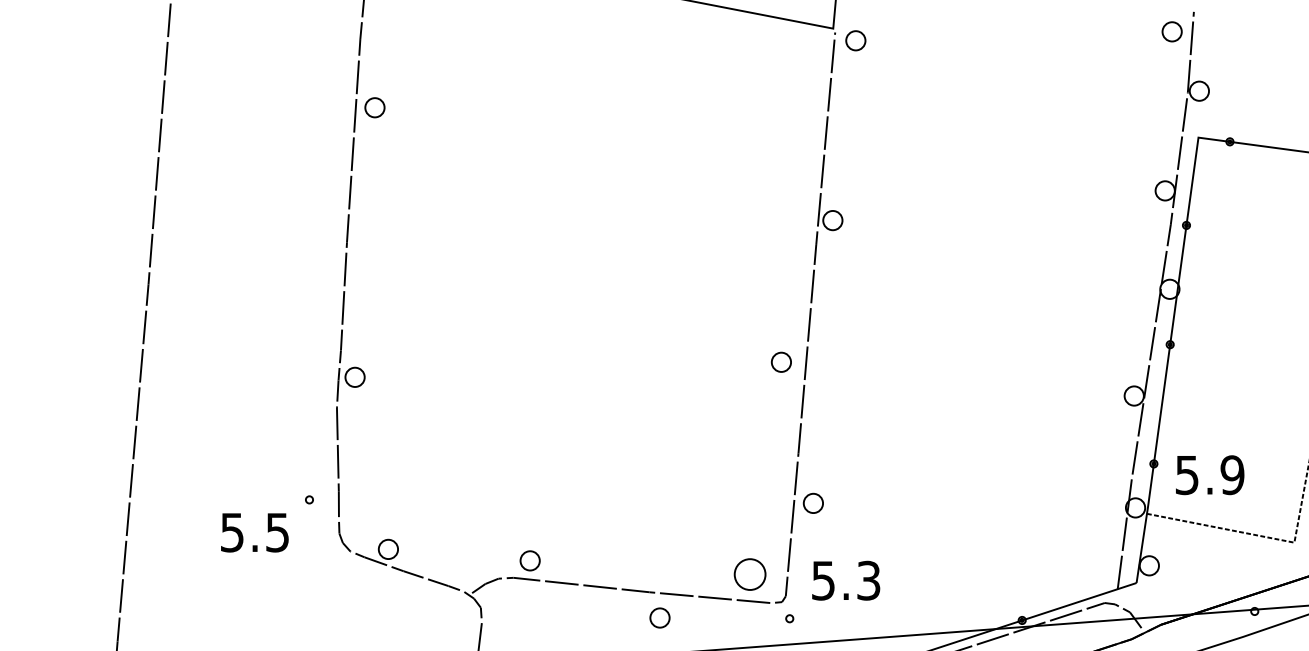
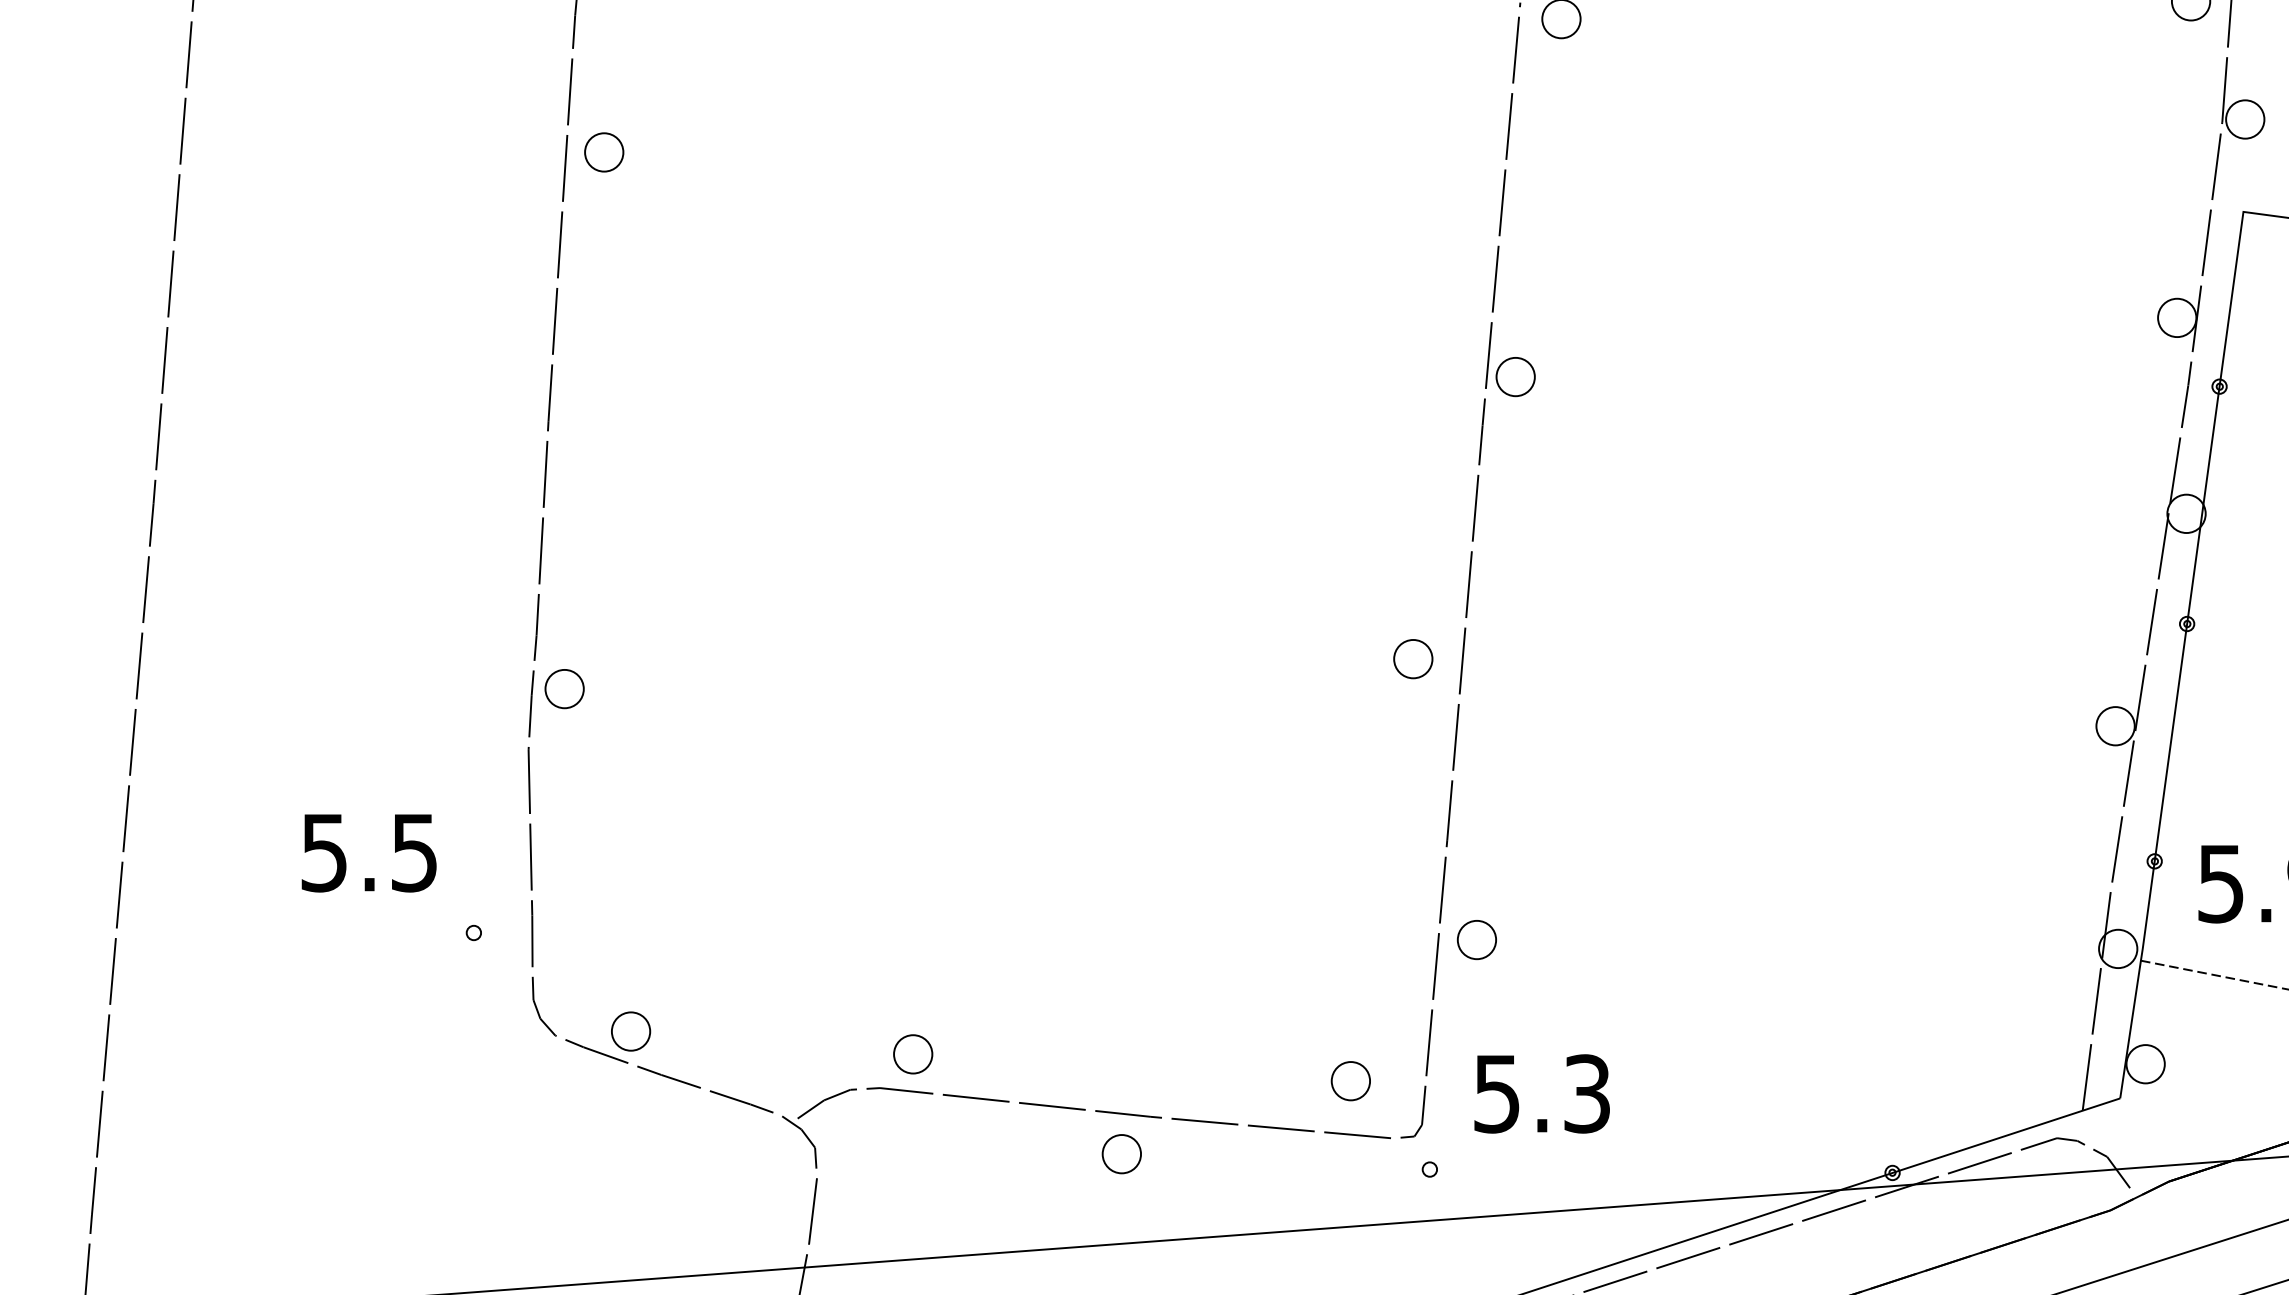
text: (254, 532) -> (368, 852), moved
part: (749, 573) -> (1349, 1079), size x0.62
part: (659, 617) -> (1120, 1153), moved

